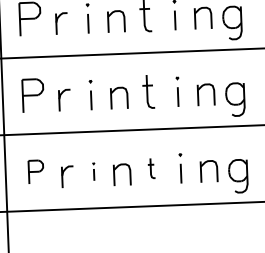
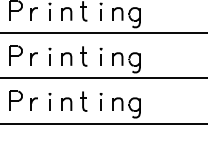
part: (150, 168) -> (83, 101), size x1.67
part: (93, 170) -> (49, 101), size x1.67
part: (35, 171) -> (15, 100), size x1.43

